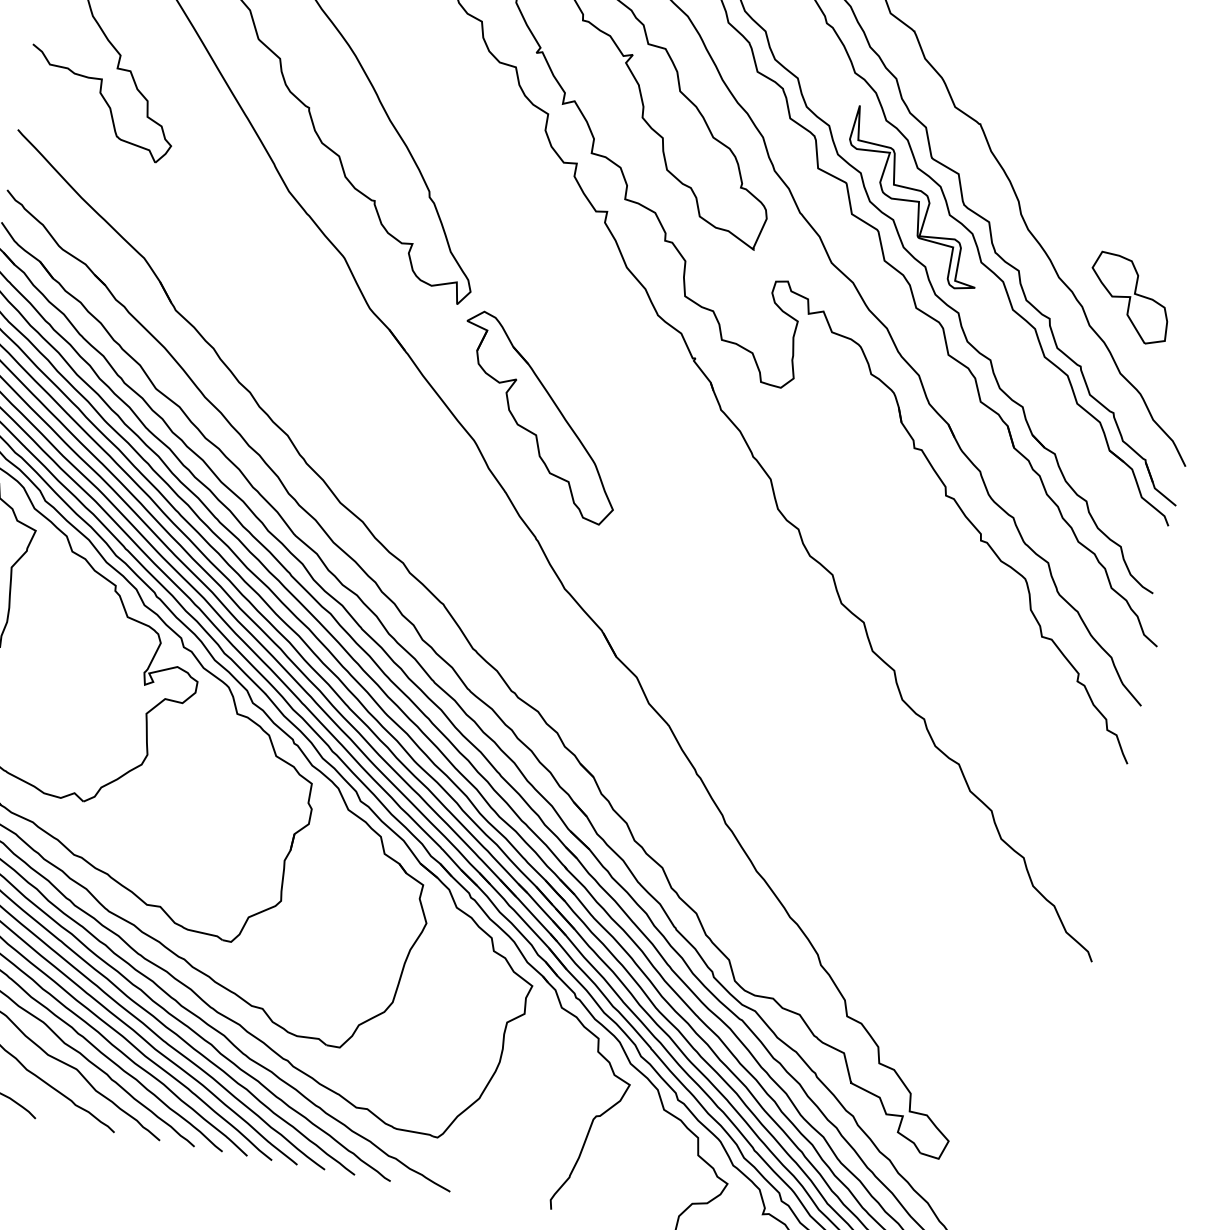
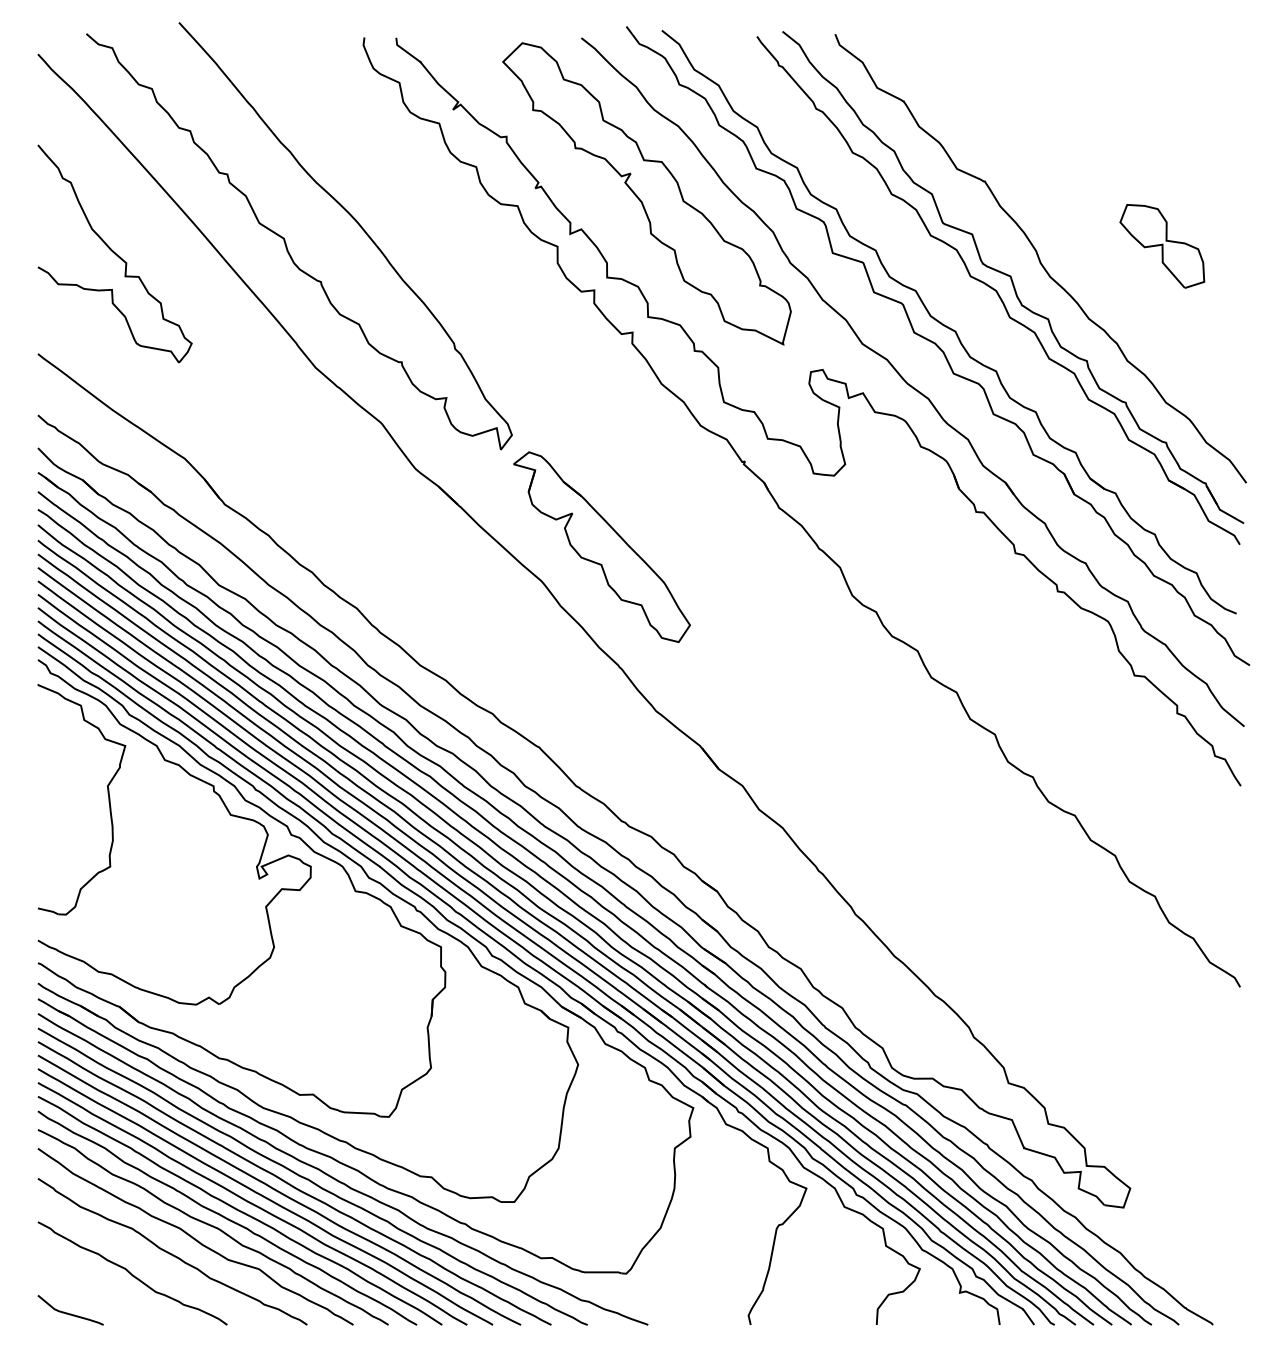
part: (915, 198) -> (933, 265), removed
part: (1129, 298) -> (1162, 246), moved

